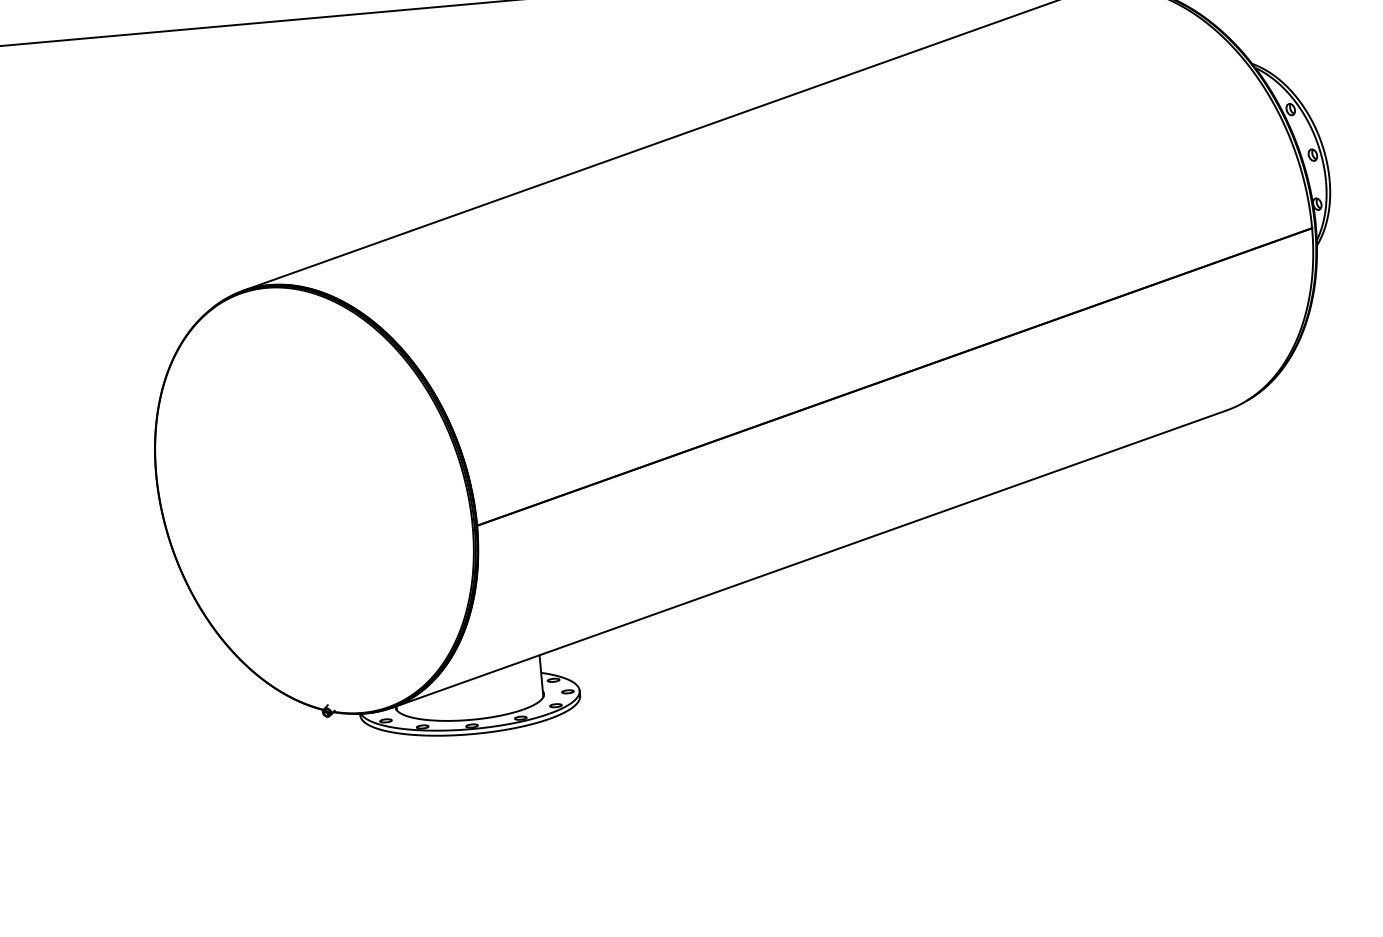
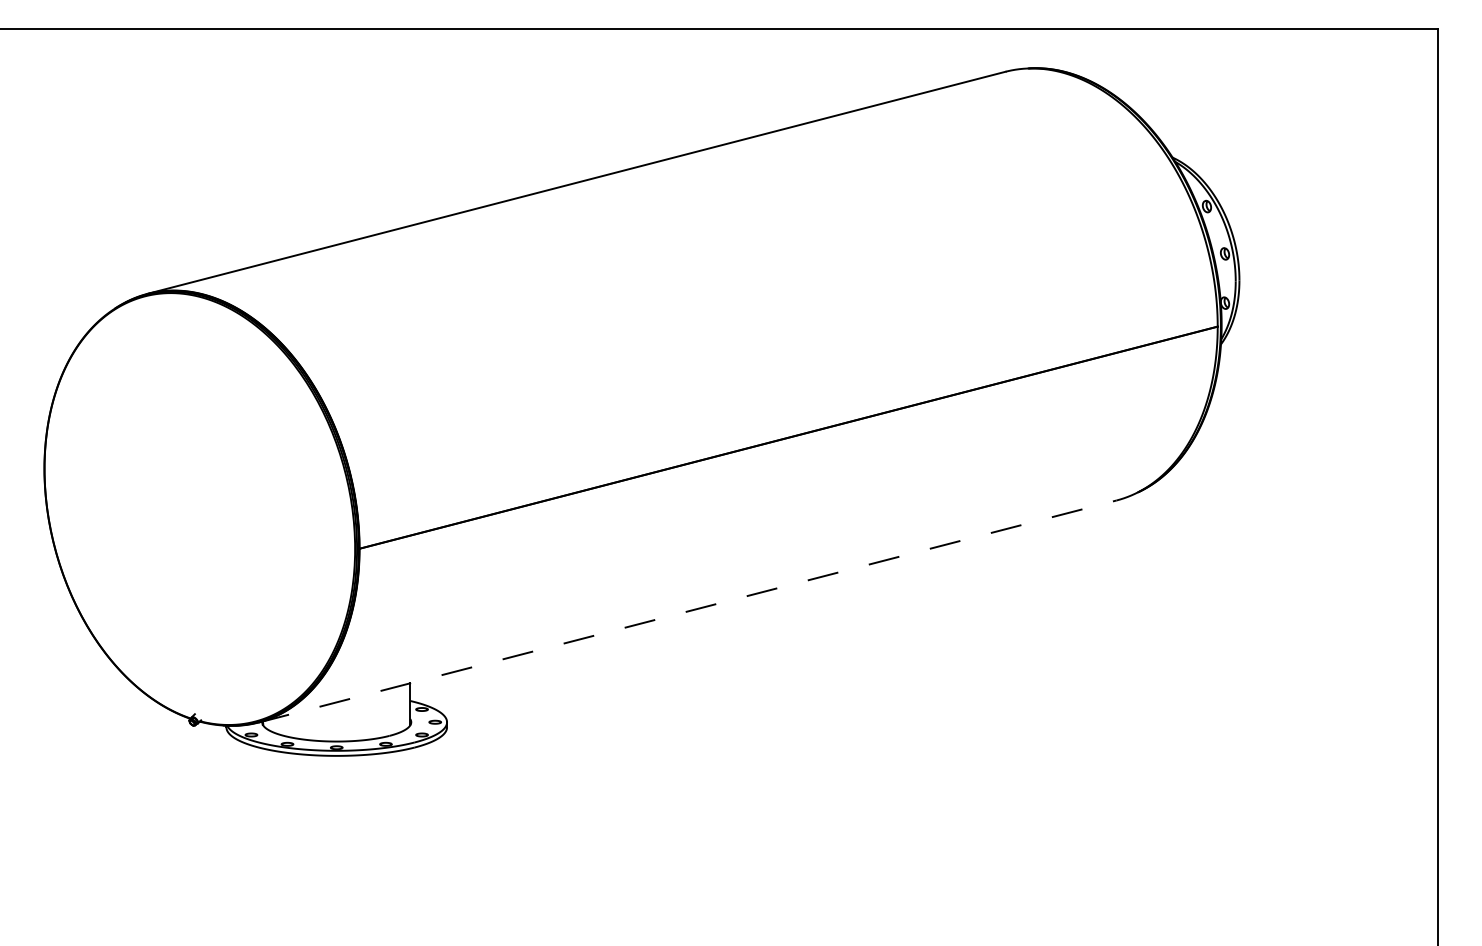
line: (810, 559) -> (688, 611), solid -> dashed

